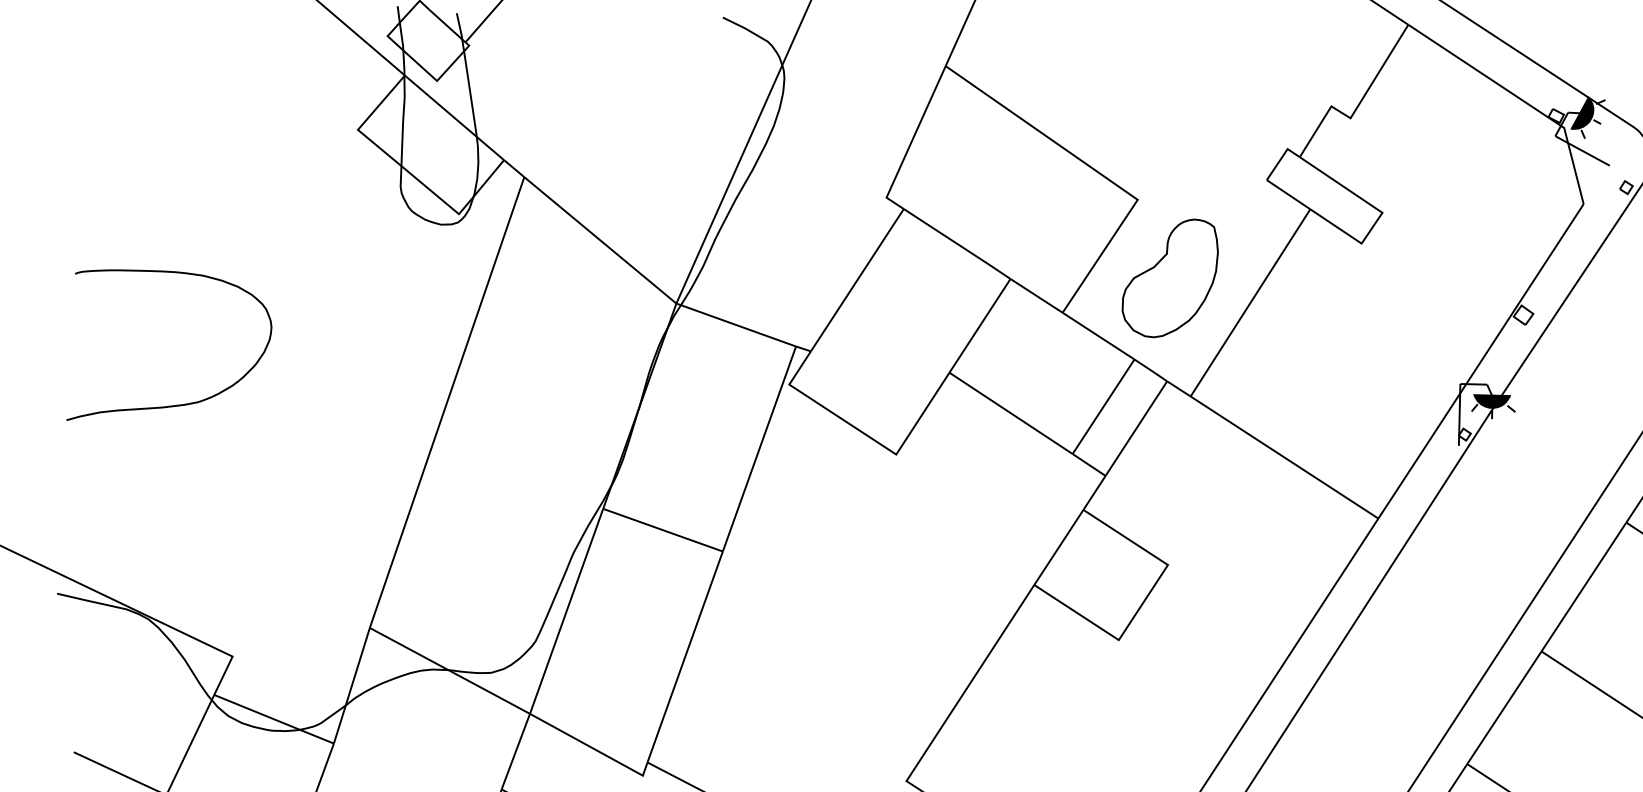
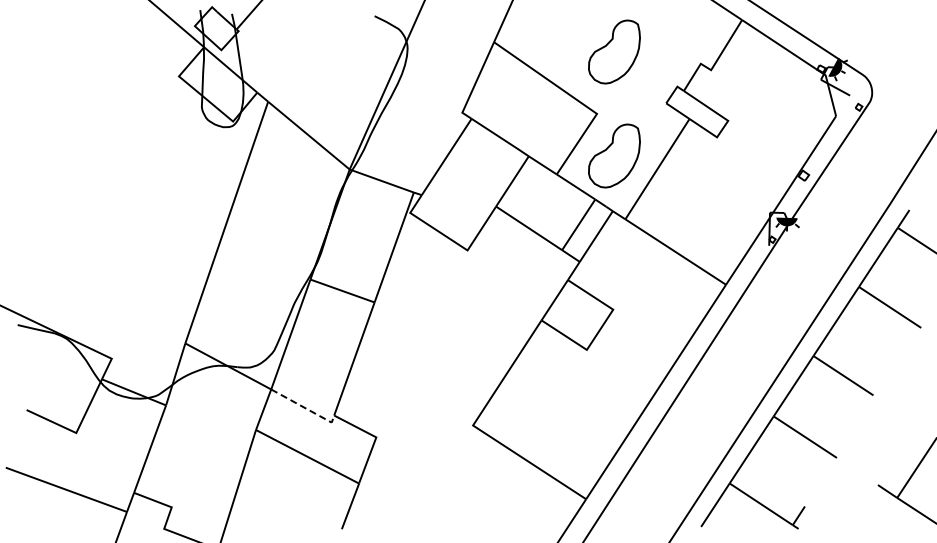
part: (1170, 83) -> (614, 51), added
curve: (168, 404) -> (77, 223), removed
line: (593, 749) -> (305, 408), solid -> dashed

